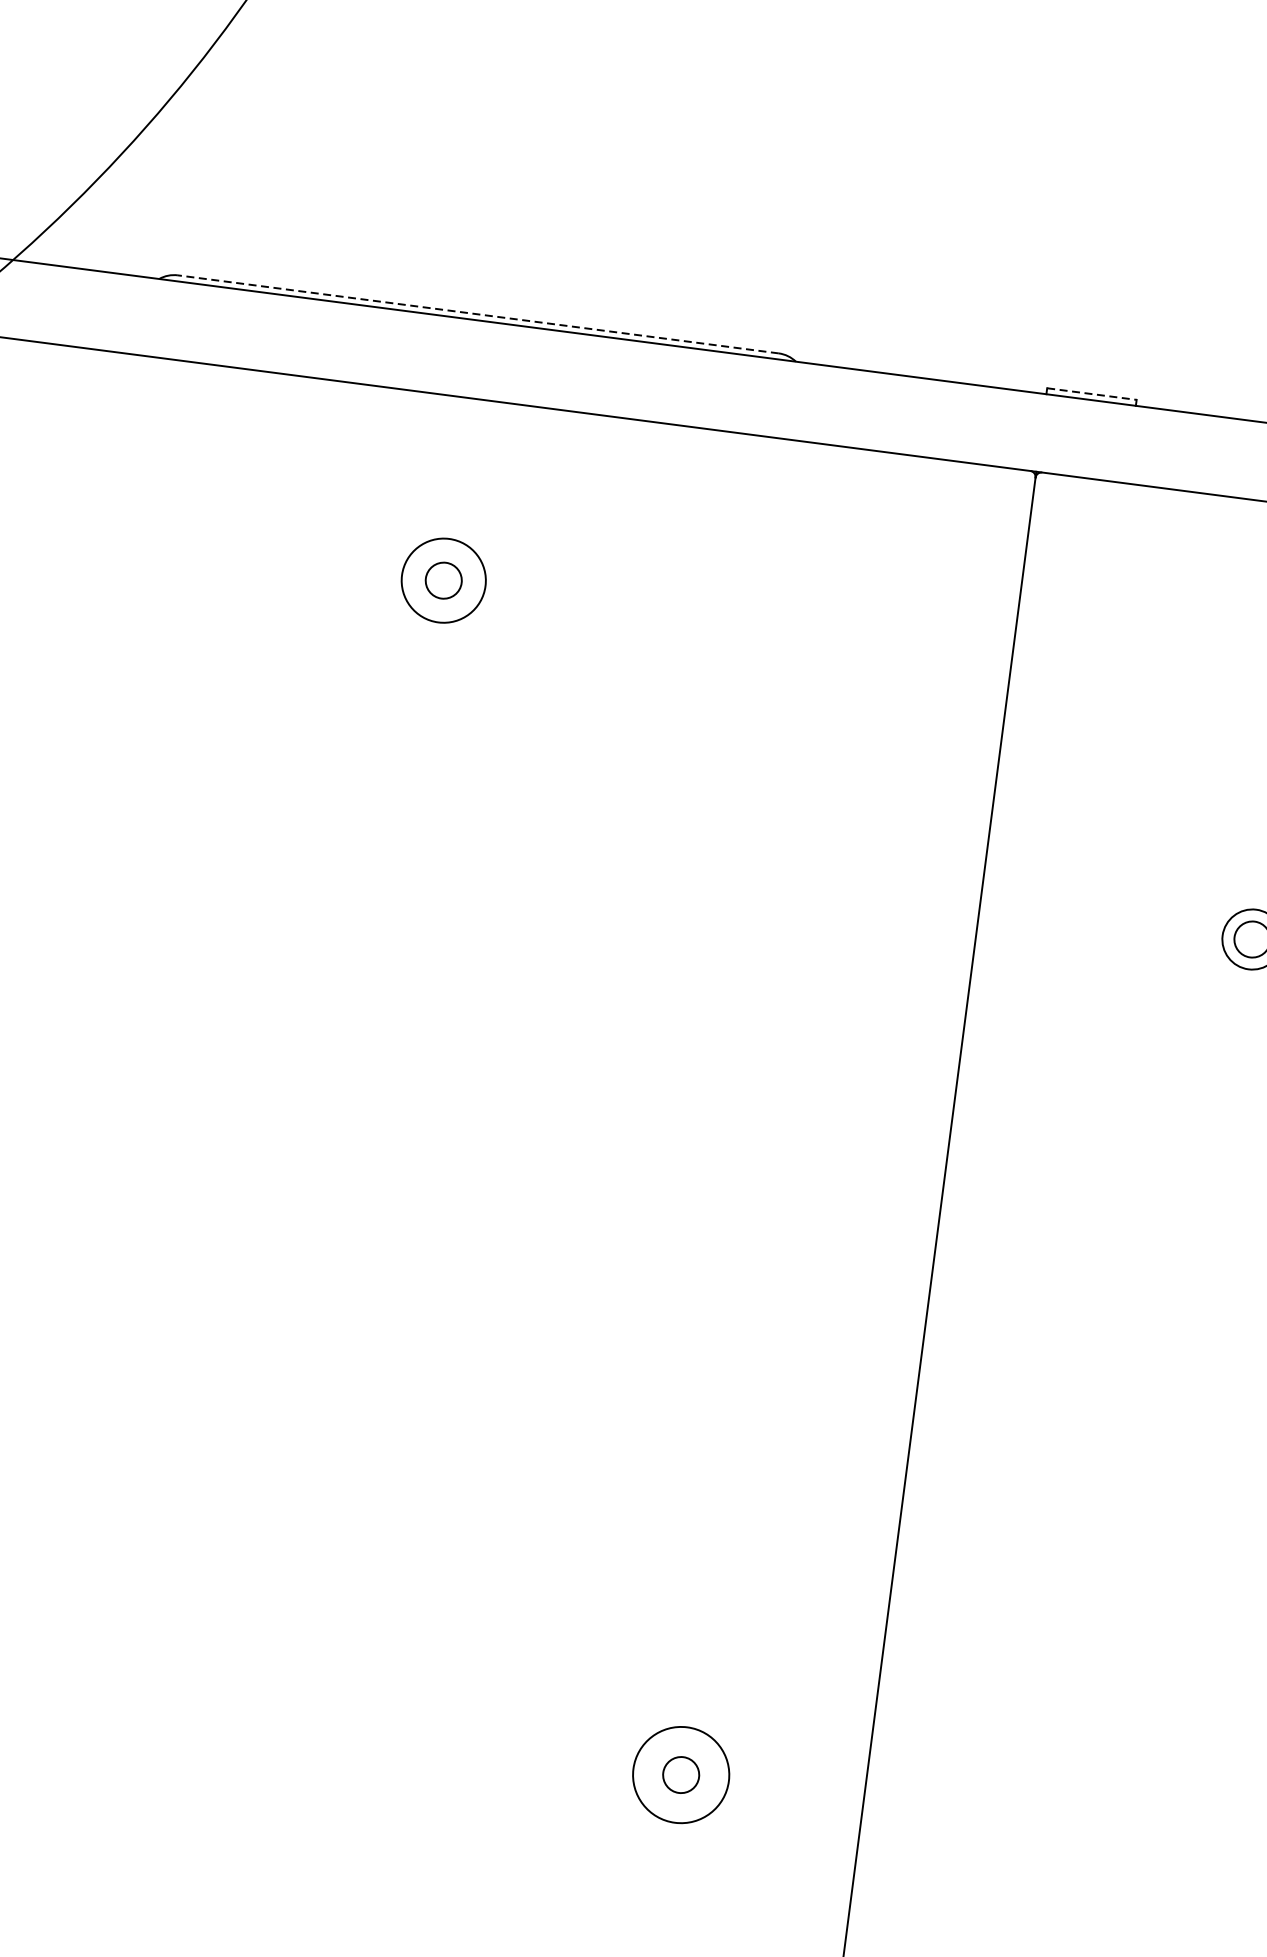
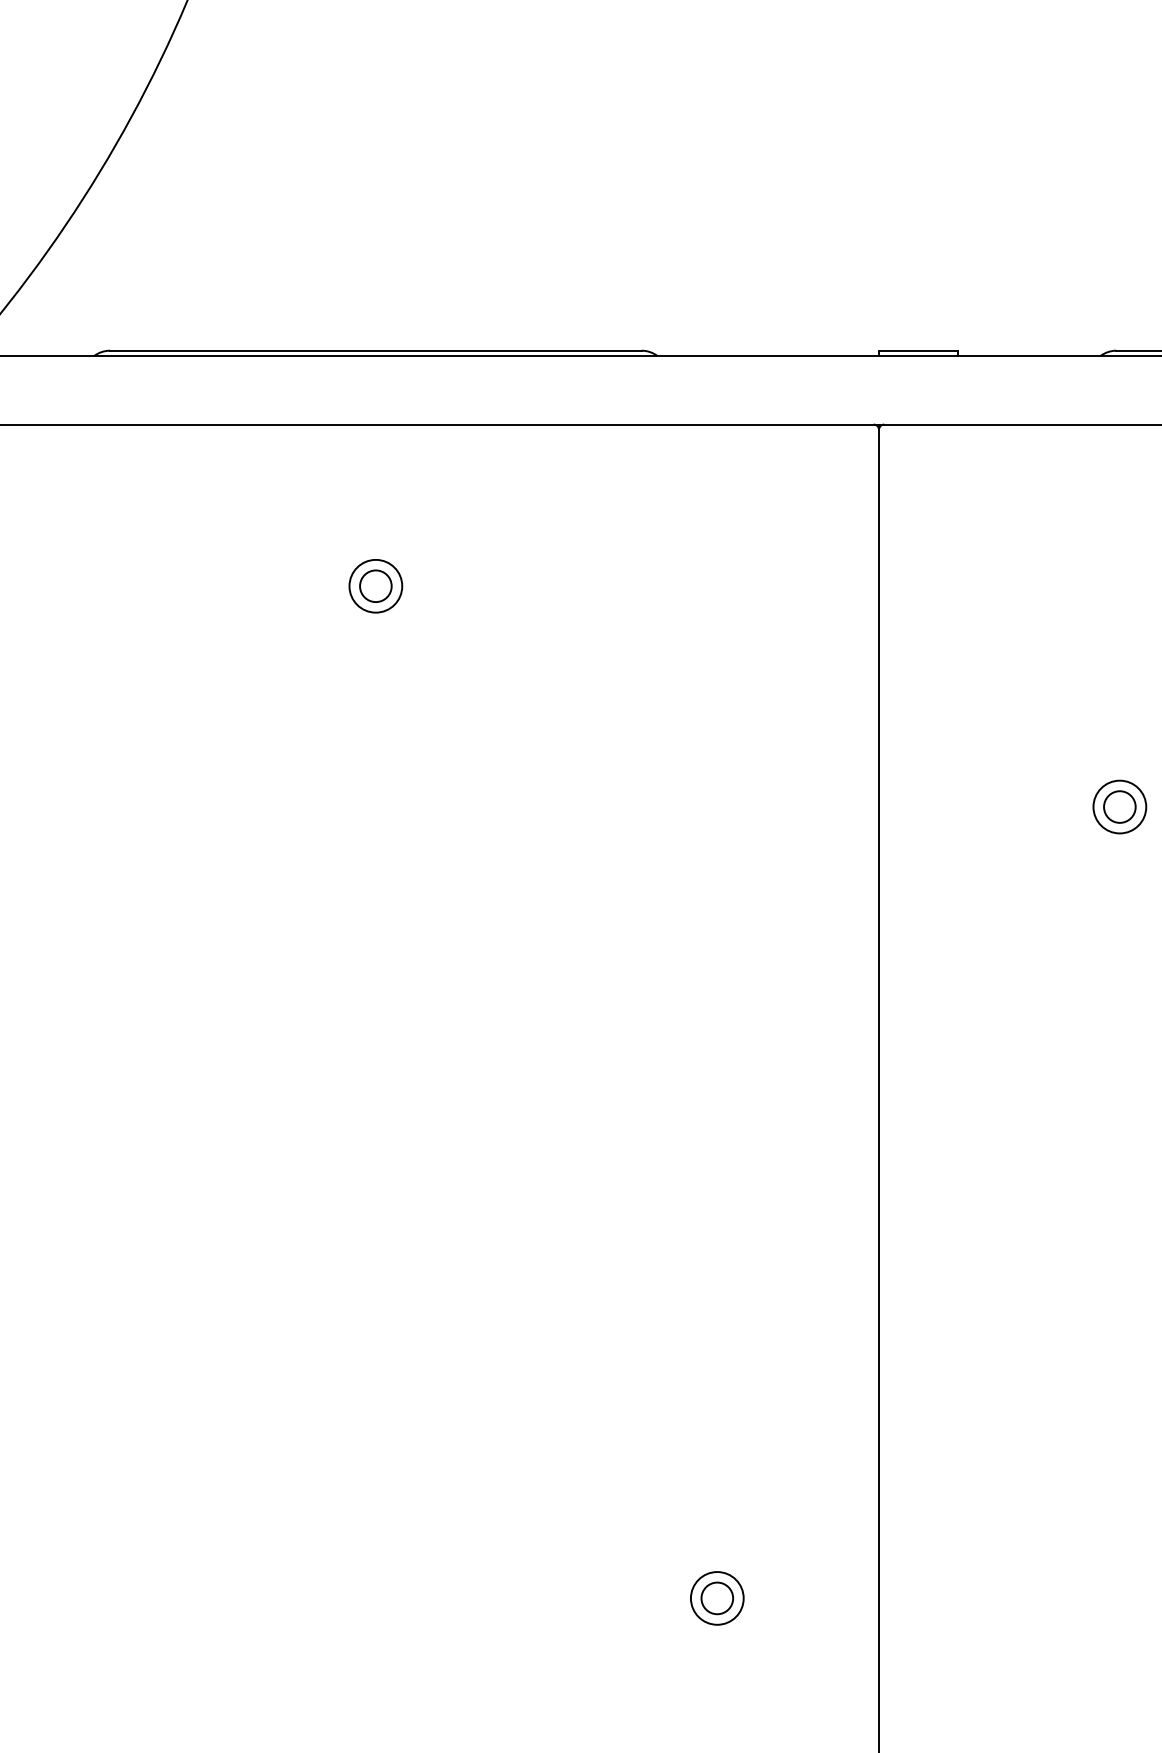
line: (477, 314) -> (375, 350), dashed -> solid
line: (1091, 393) -> (918, 350), dashed -> solid
circle: (443, 579) -> (375, 585), size x0.71
circle: (680, 1775) -> (716, 1598), size x0.62

